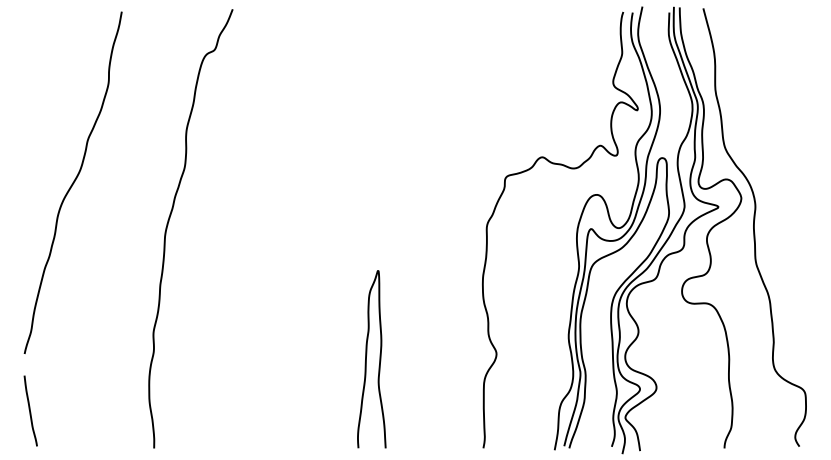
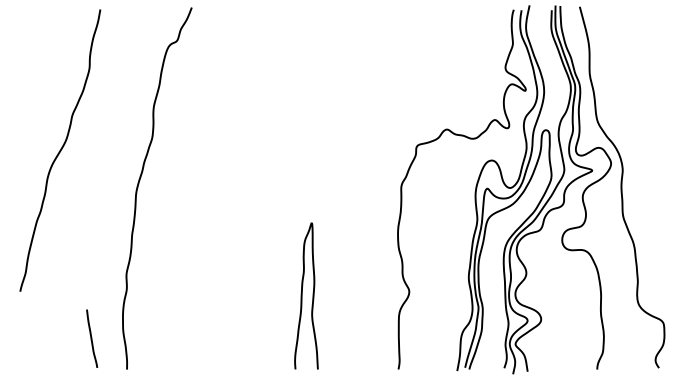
curve: (30, 410) -> (91, 338), moved

